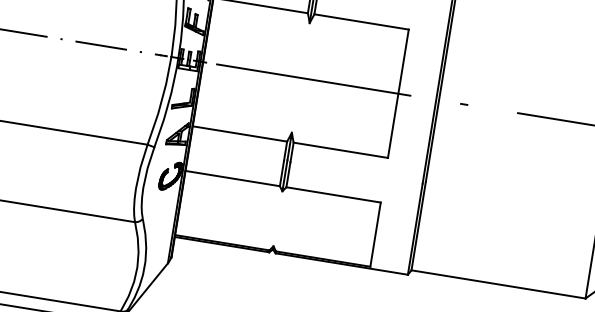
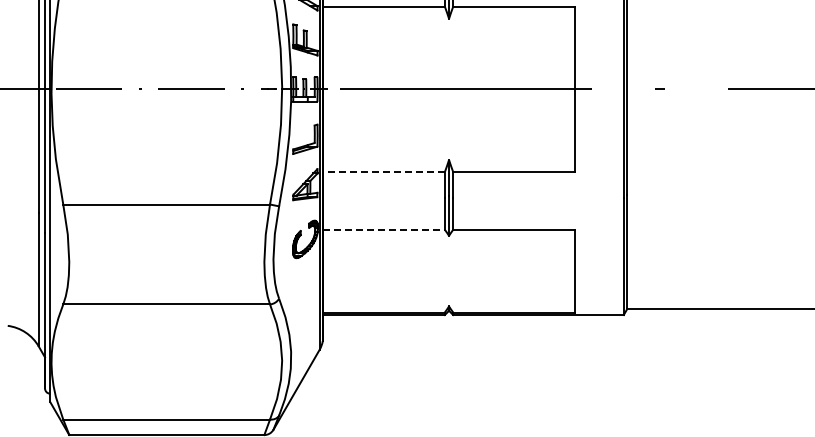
line: (239, 134) -> (383, 172), solid -> dashed
line: (232, 178) -> (383, 229), solid -> dashed

